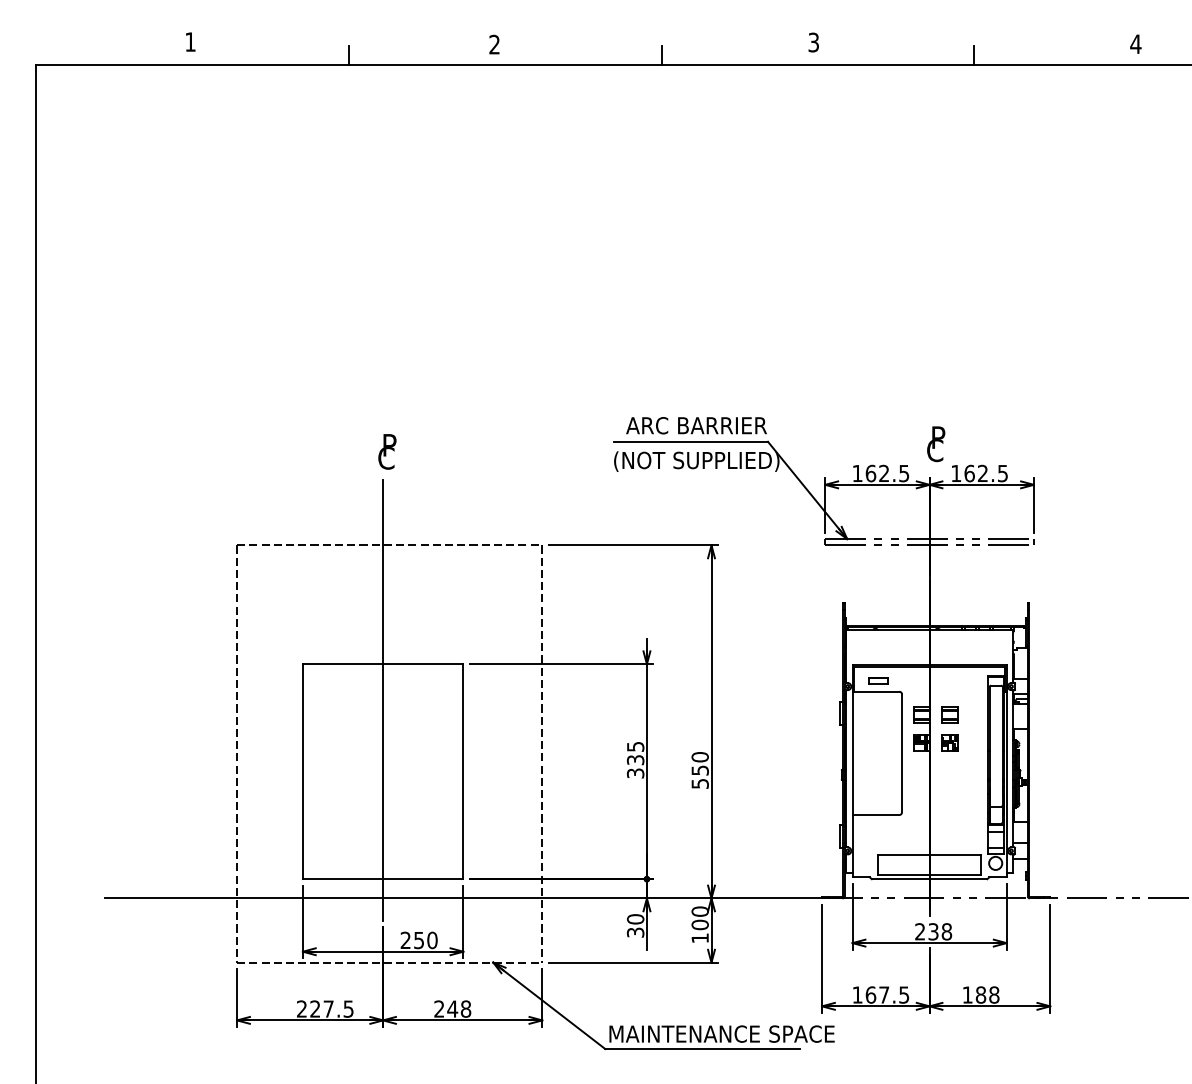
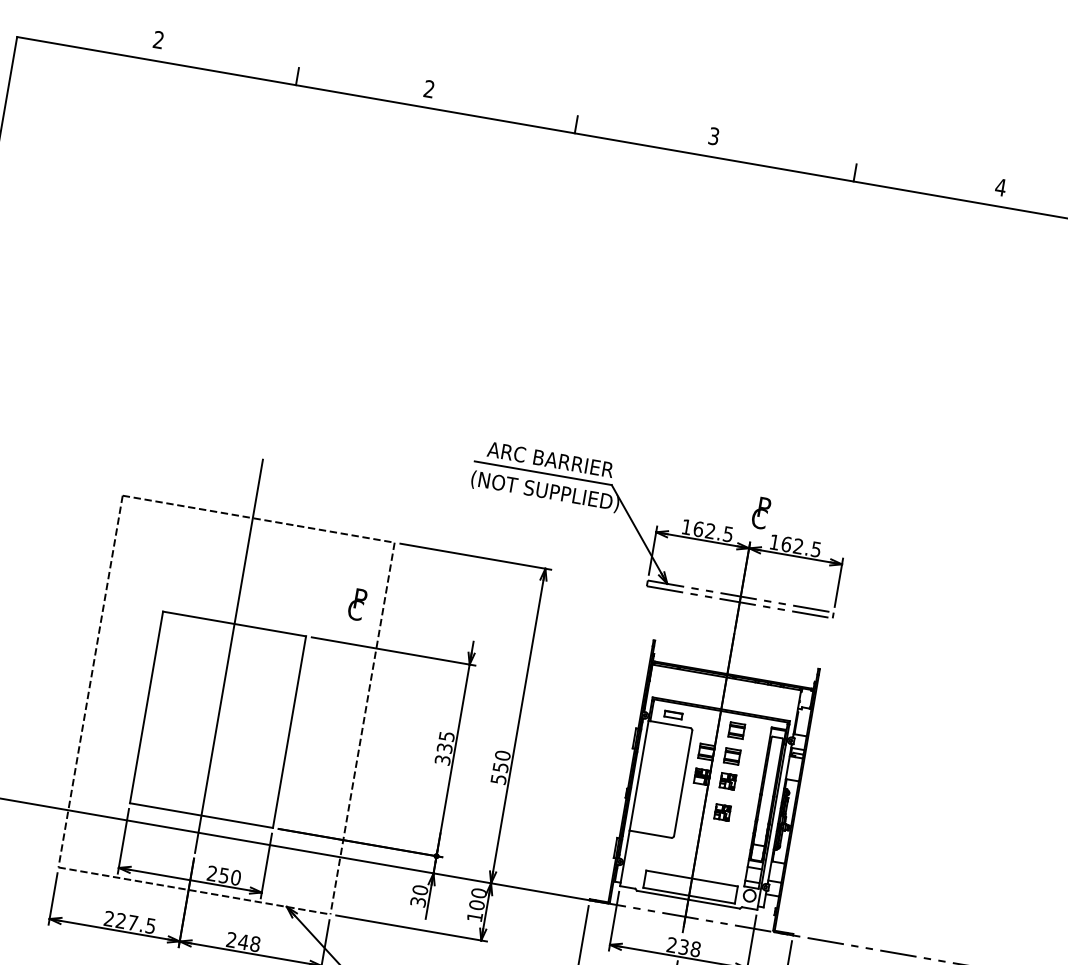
text: (190, 41) -> (158, 39), 1 -> 2
text: (387, 451) -> (357, 604), moved
part: (949, 685) -> (735, 730), added
part: (949, 777) -> (721, 812), added

